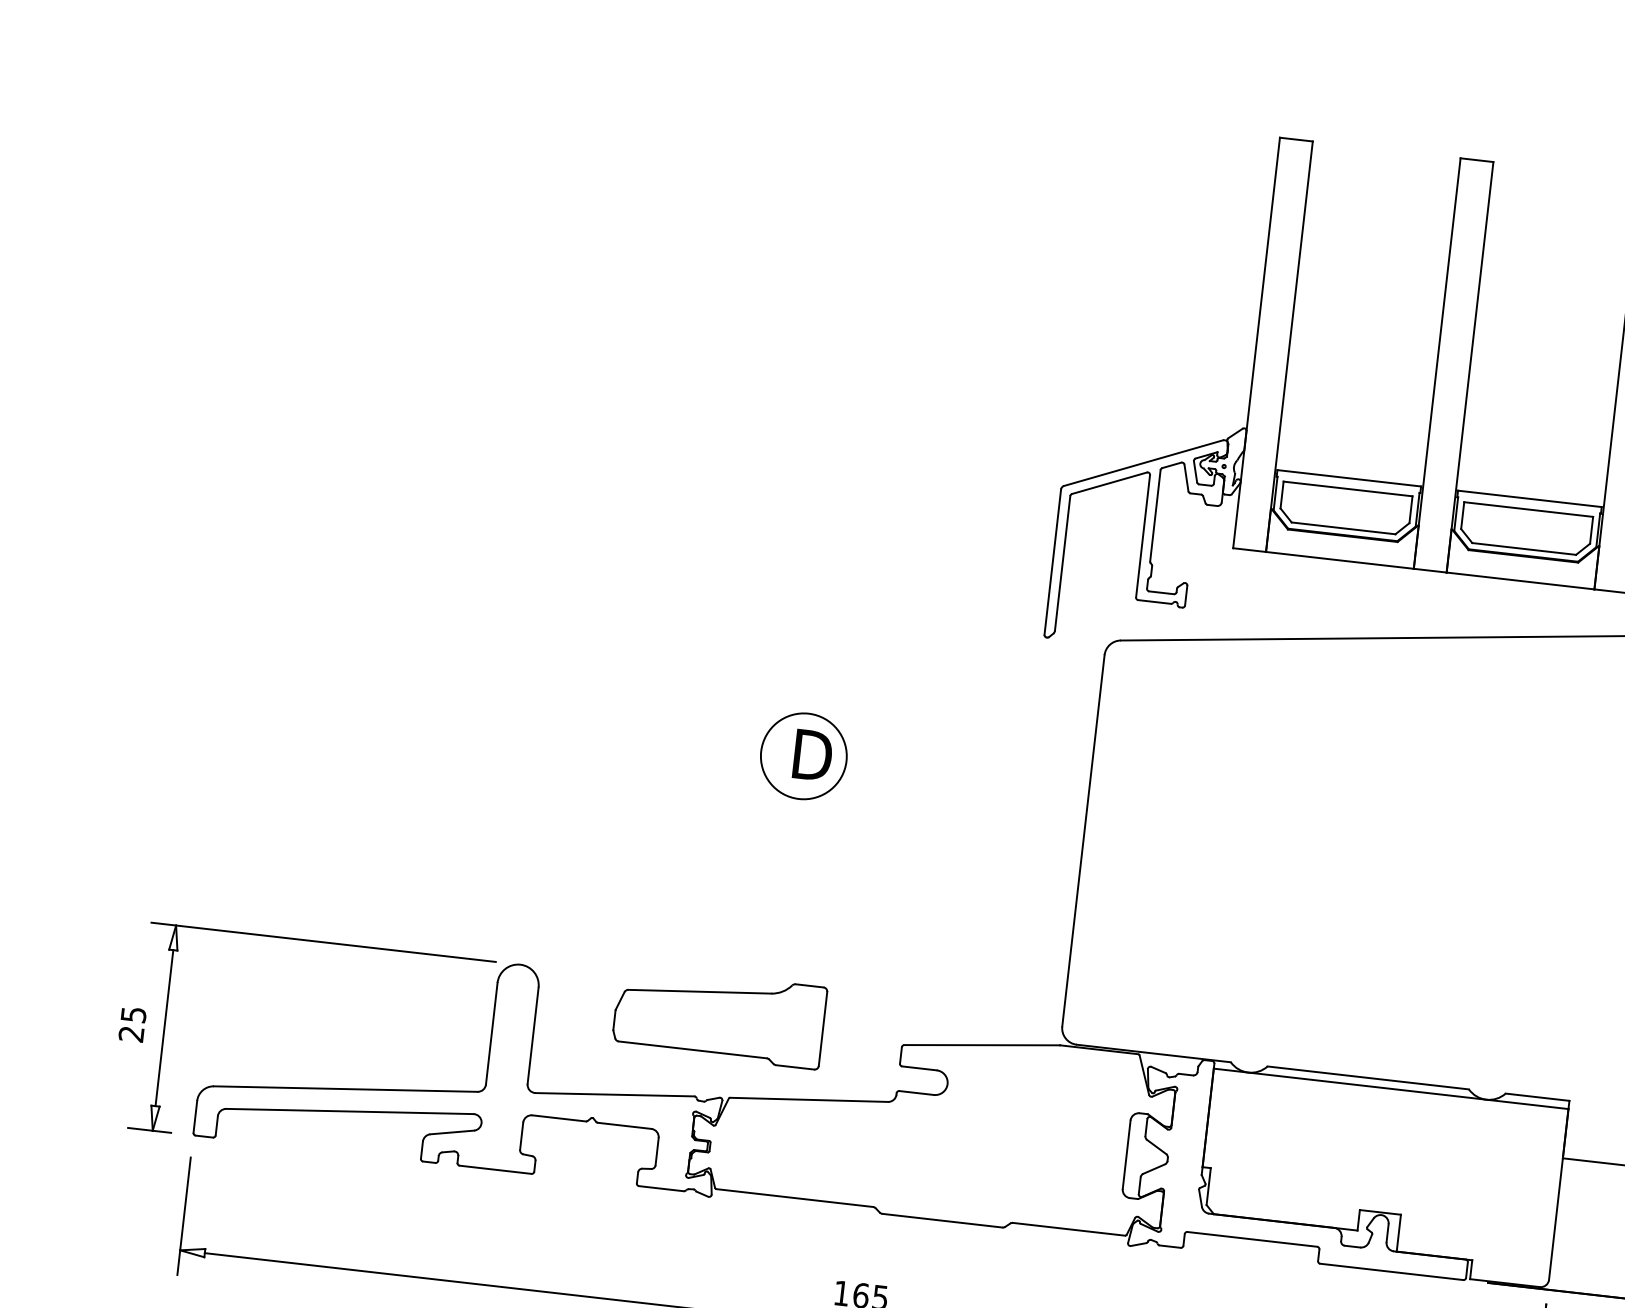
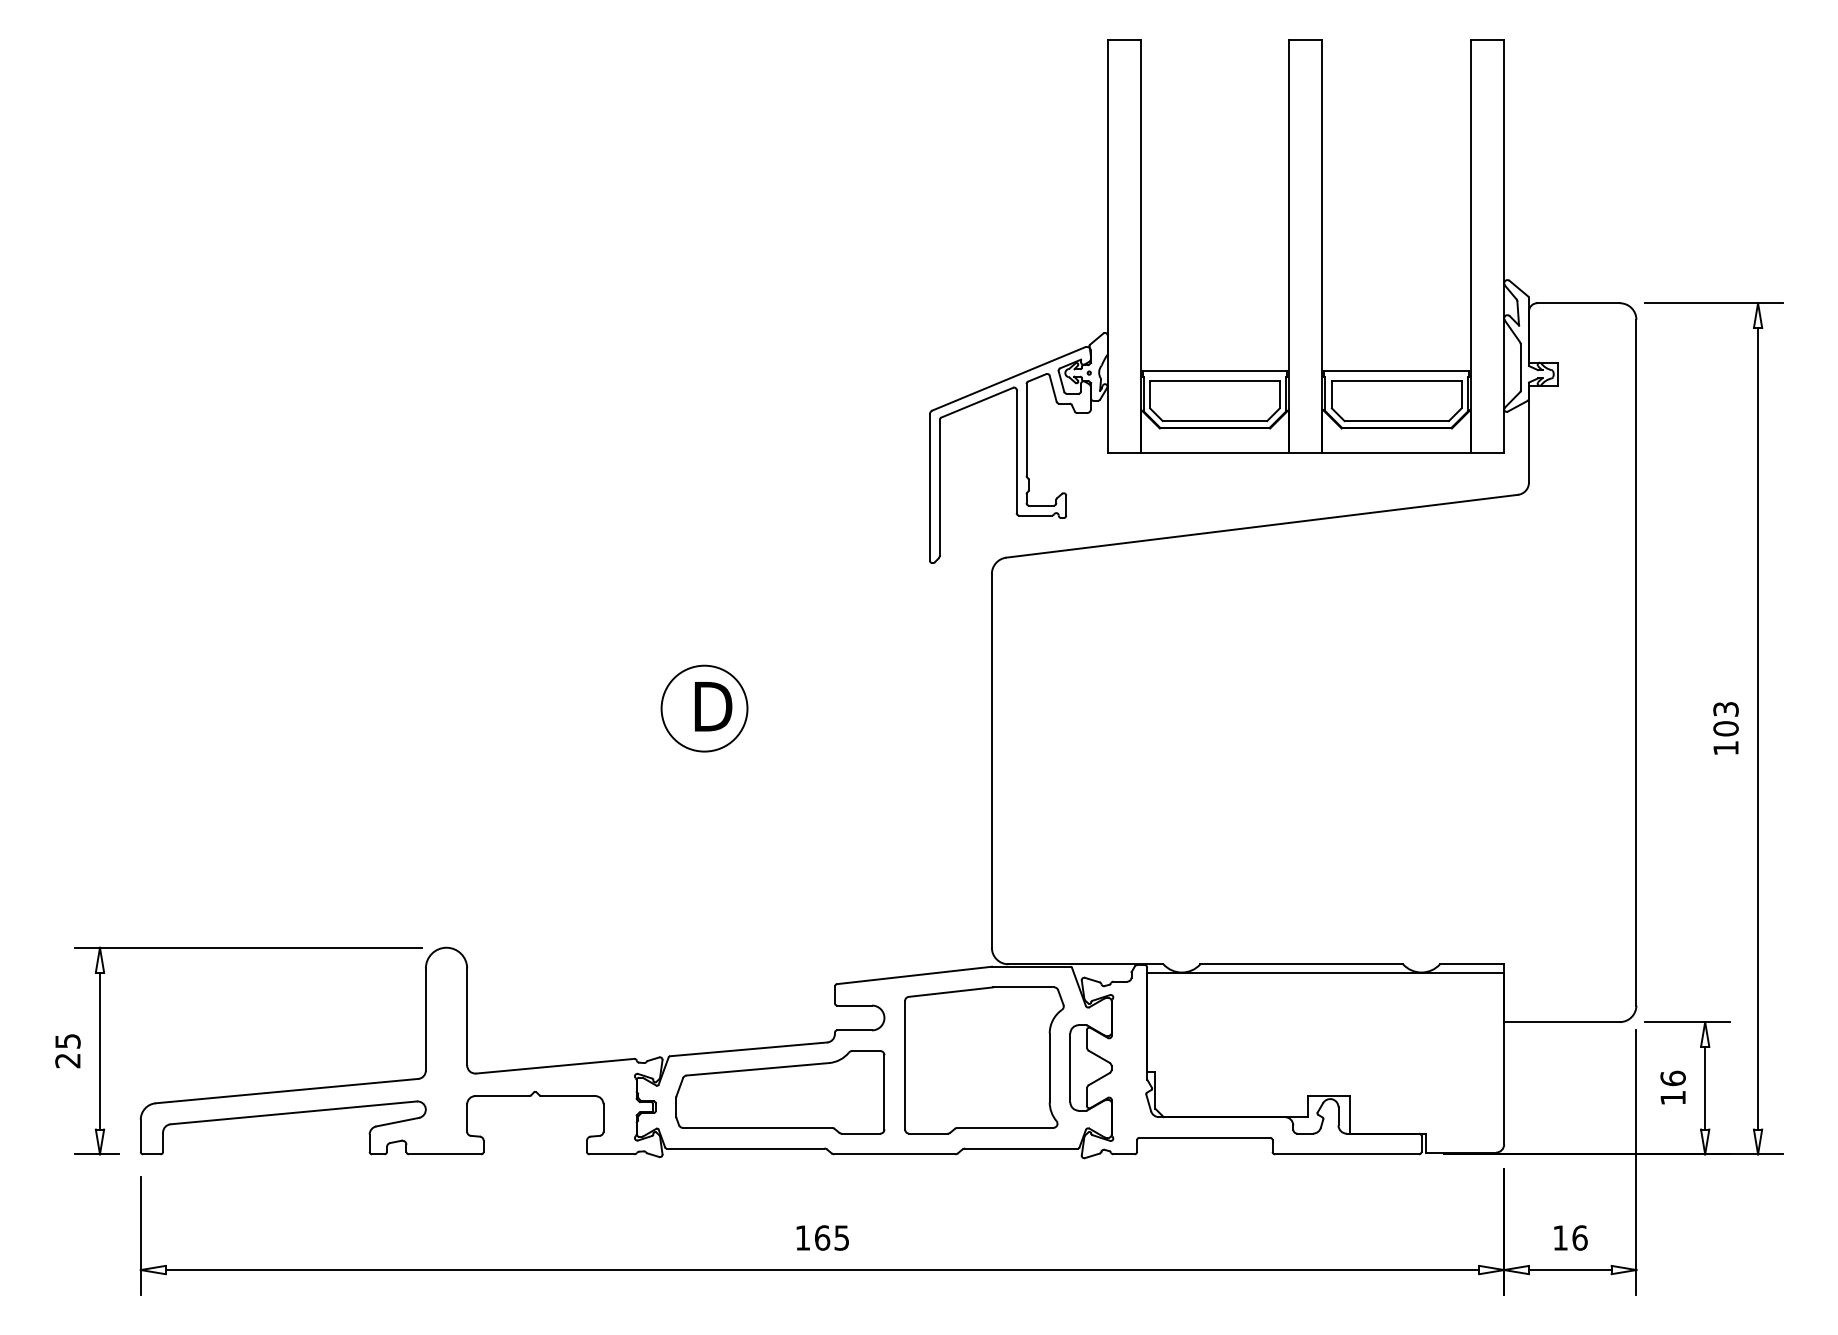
part: (719, 1017) -> (780, 1092), moved
part: (1042, 1137) -> (984, 1060), added

